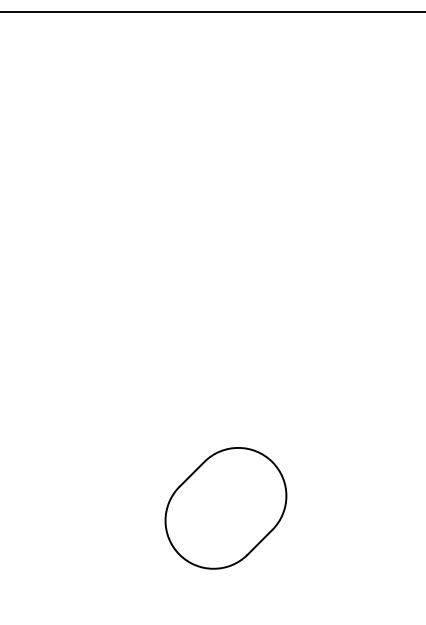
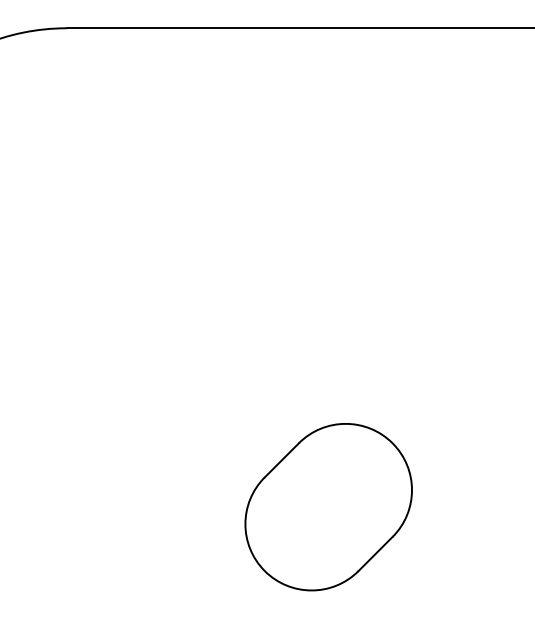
part: (225, 508) -> (328, 507), size x1.43

